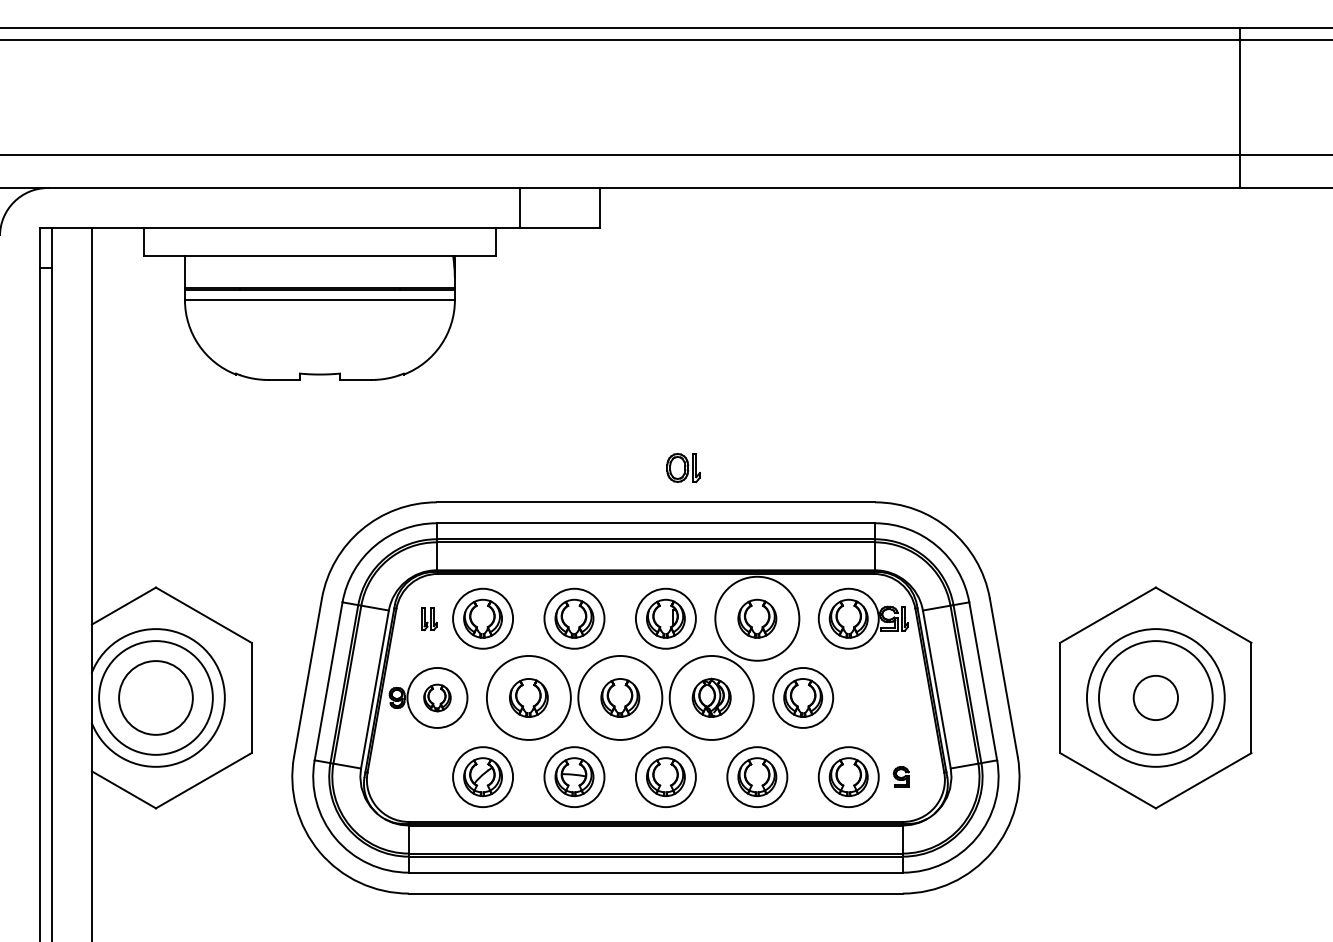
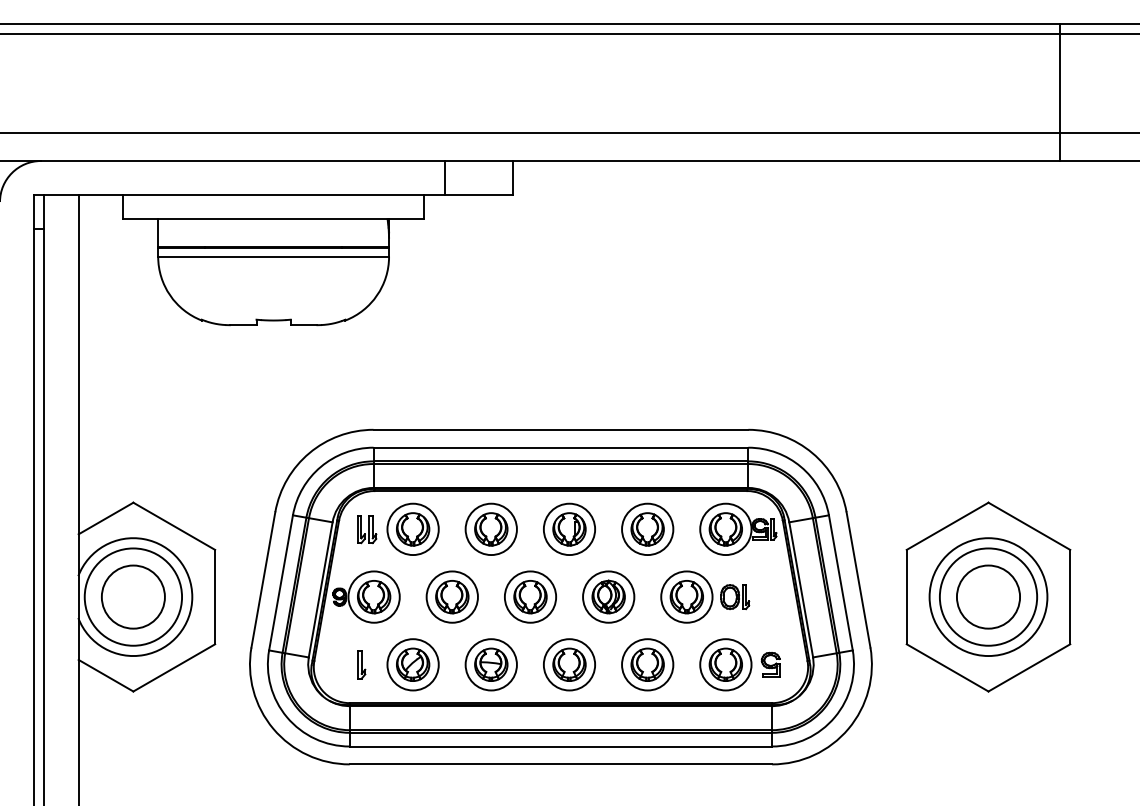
part: (683, 467) -> (735, 596), moved
part: (429, 618) -> (367, 529), size x1.43
circle: (757, 618) -> (647, 529), size x0.71
part: (437, 697) -> (374, 596), size x1.43
circle: (528, 697) -> (451, 596), size x0.71
circle: (620, 697) -> (530, 596), size x0.71
circle: (711, 697) -> (608, 596), size x0.71
circle: (1155, 697) -> (988, 596), size x1.67
part: (900, 776) -> (770, 664), size x1.43
part: (423, 777) -> (362, 665), added

